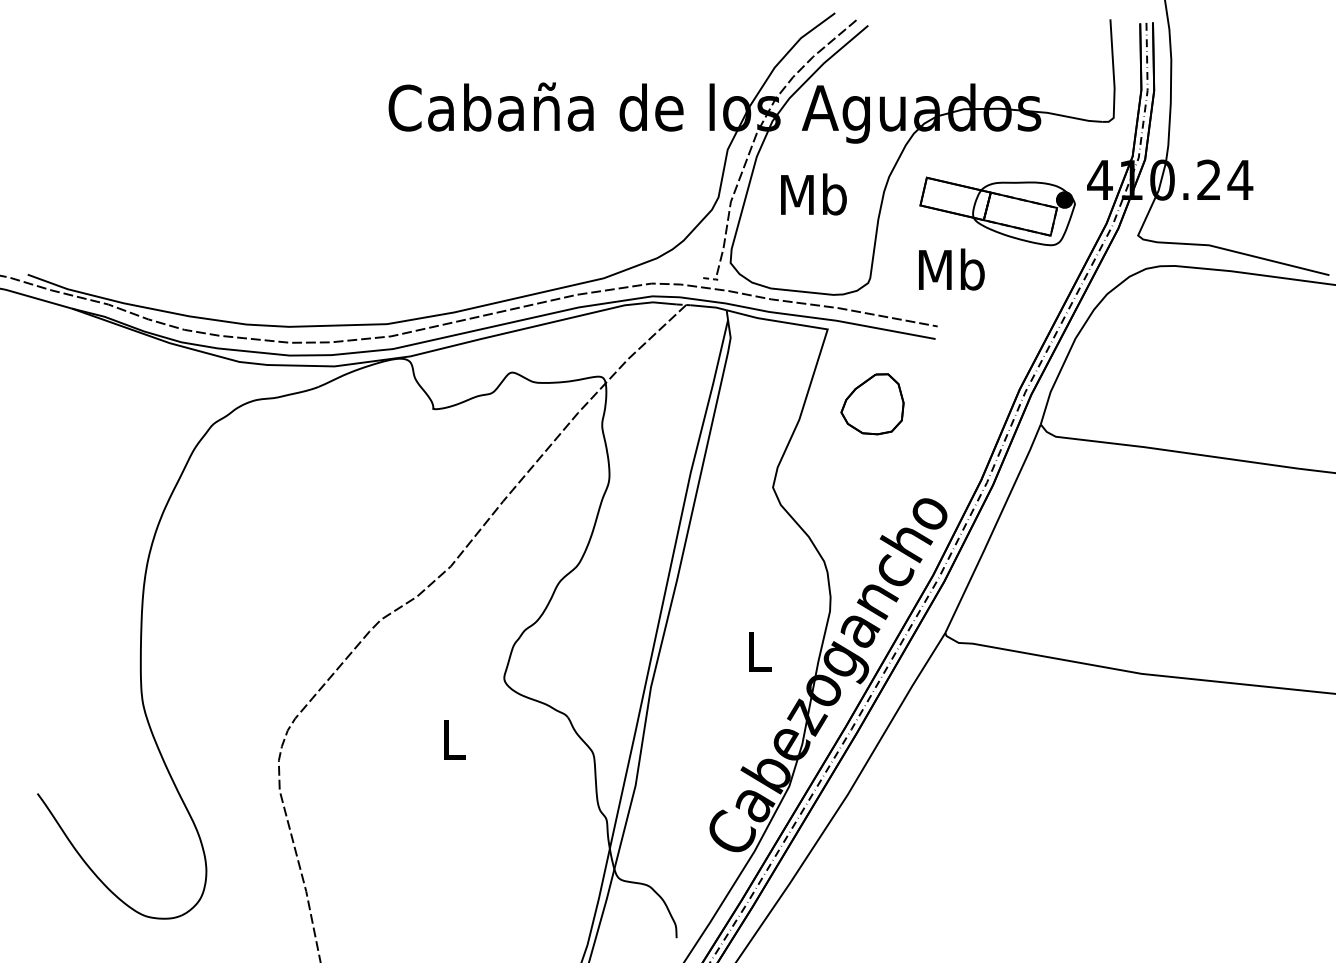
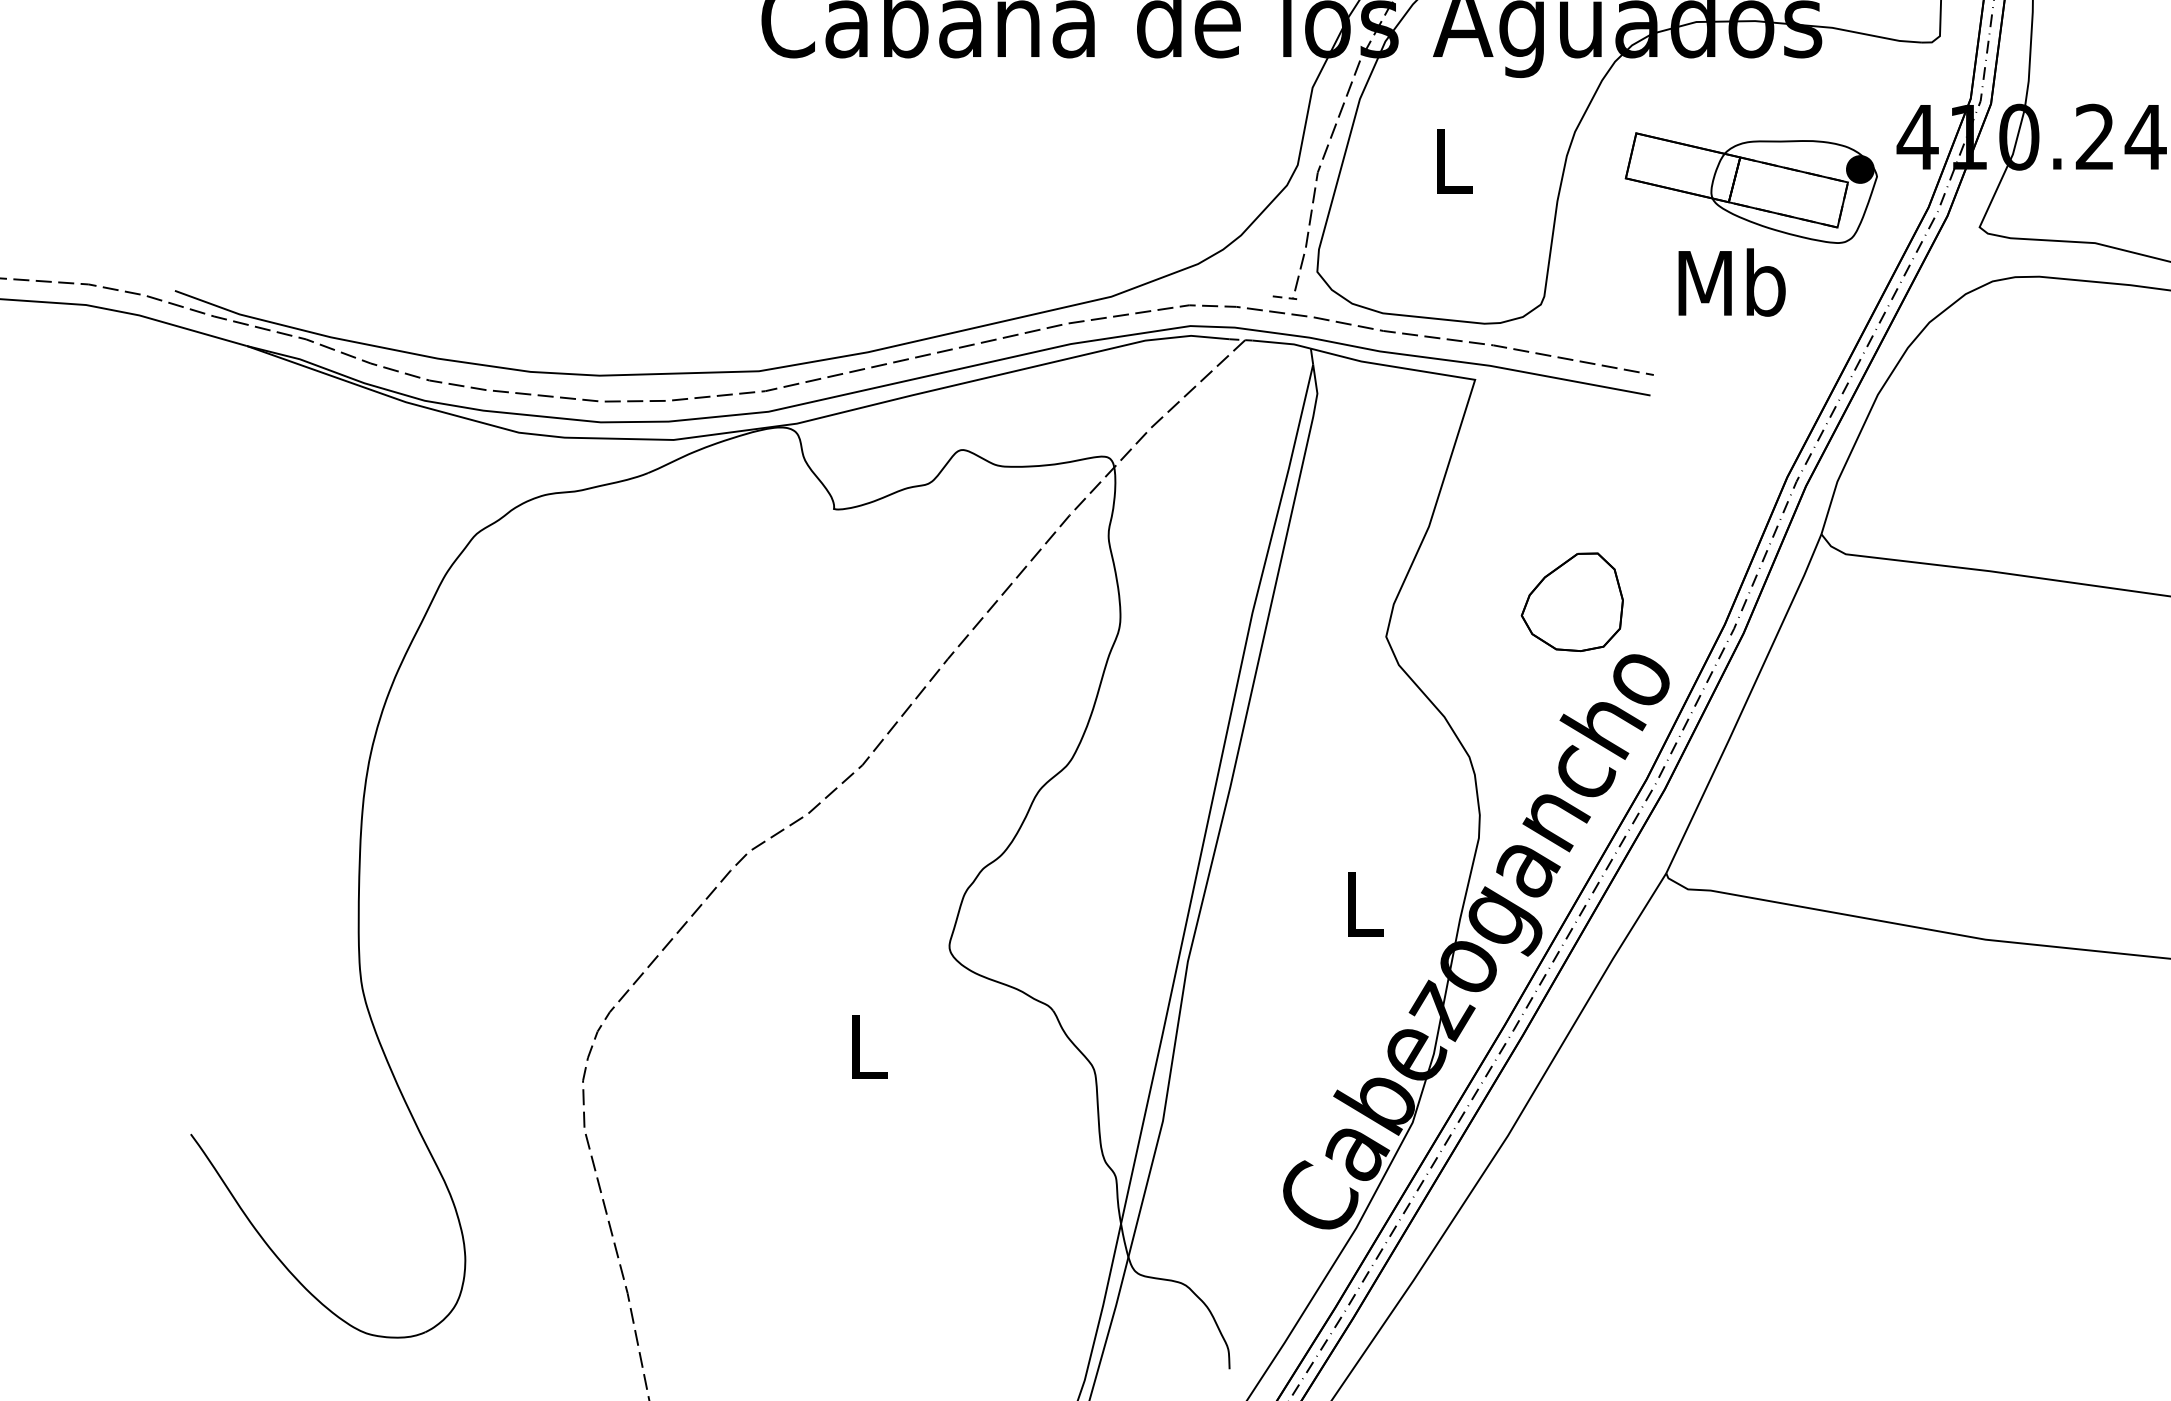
text: (813, 194) -> (1452, 160), Mb -> L
text: (951, 269) -> (1731, 282), moved
part: (872, 404) -> (1572, 602), moved

